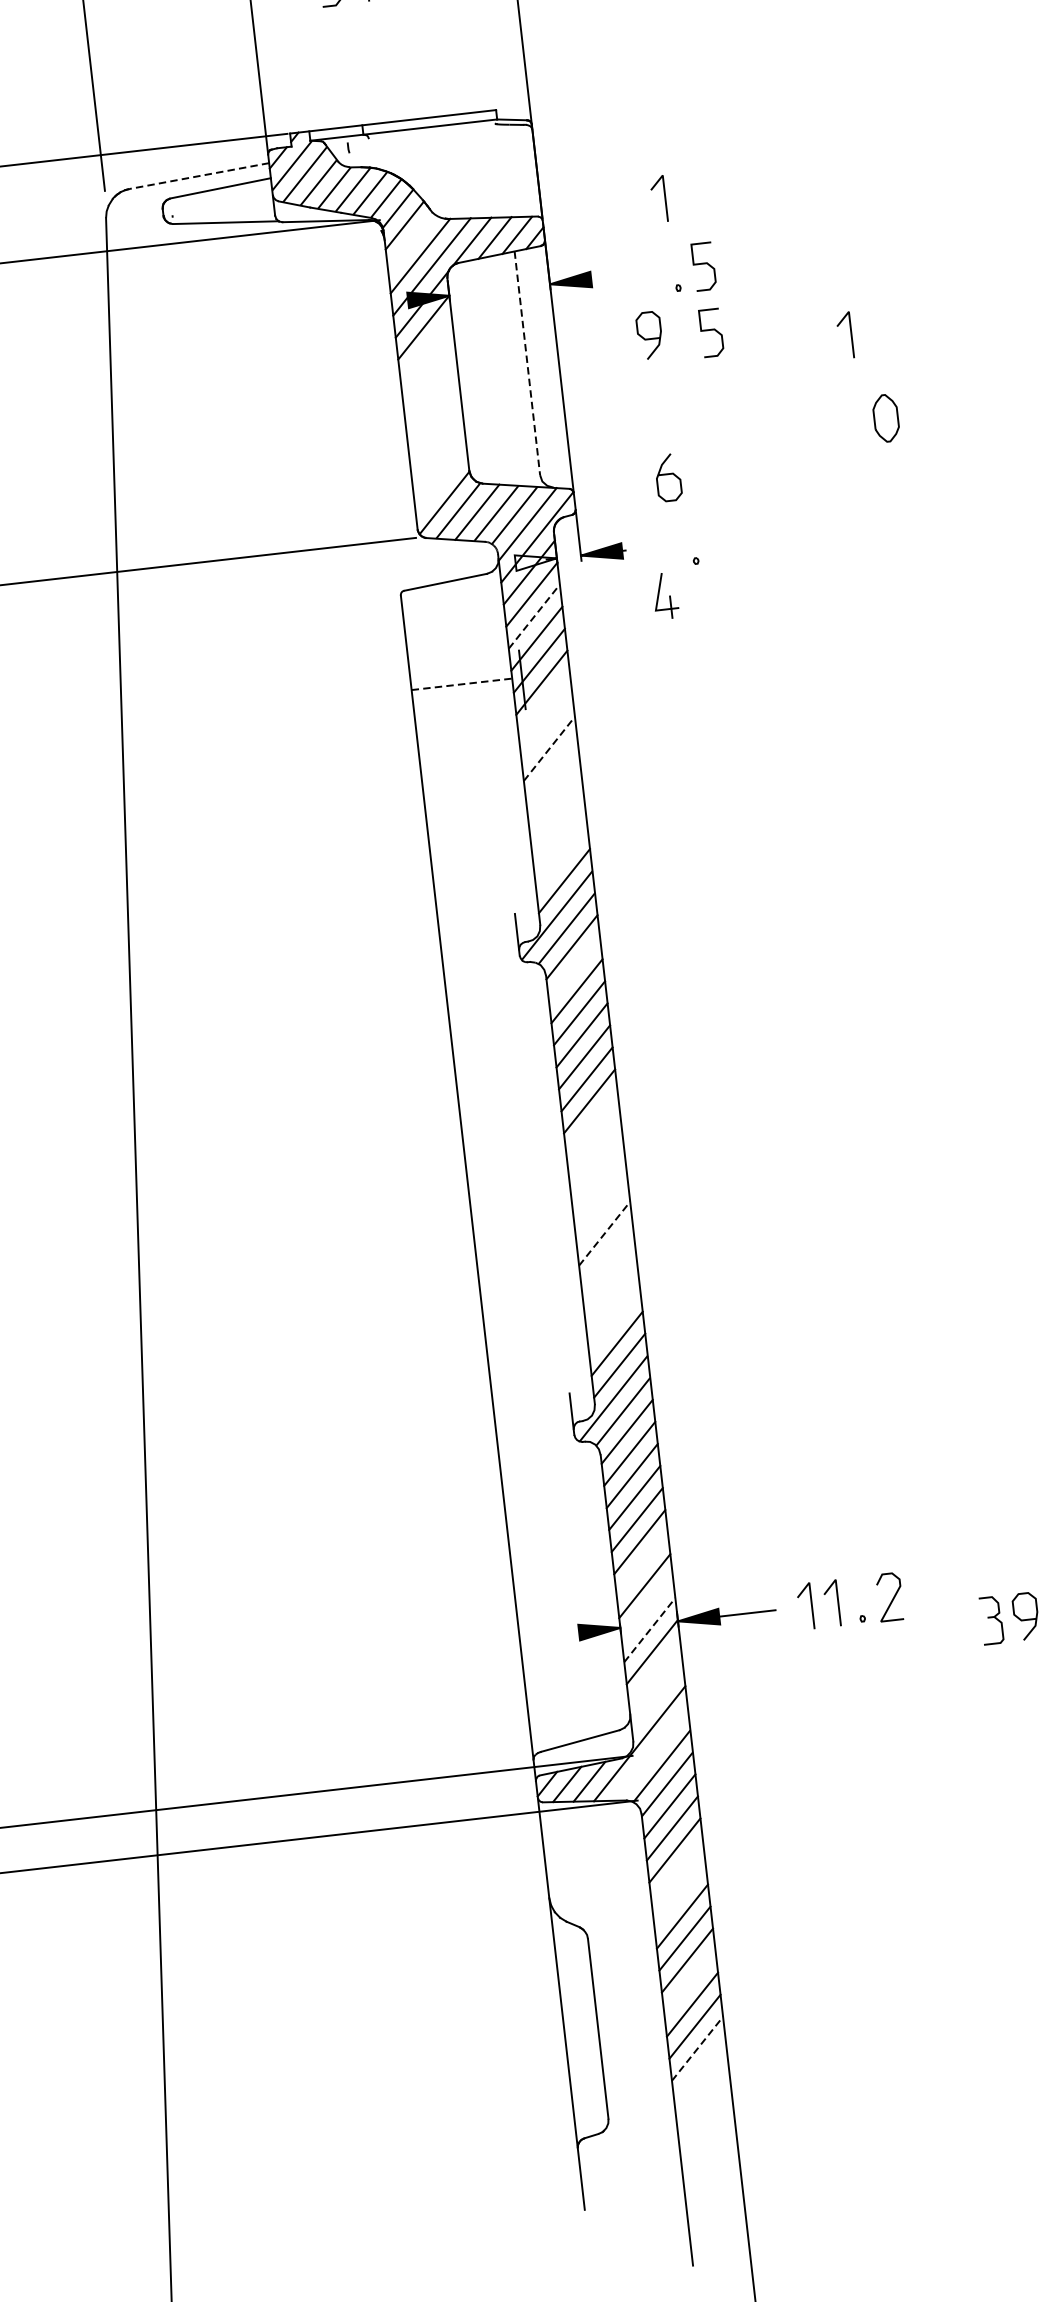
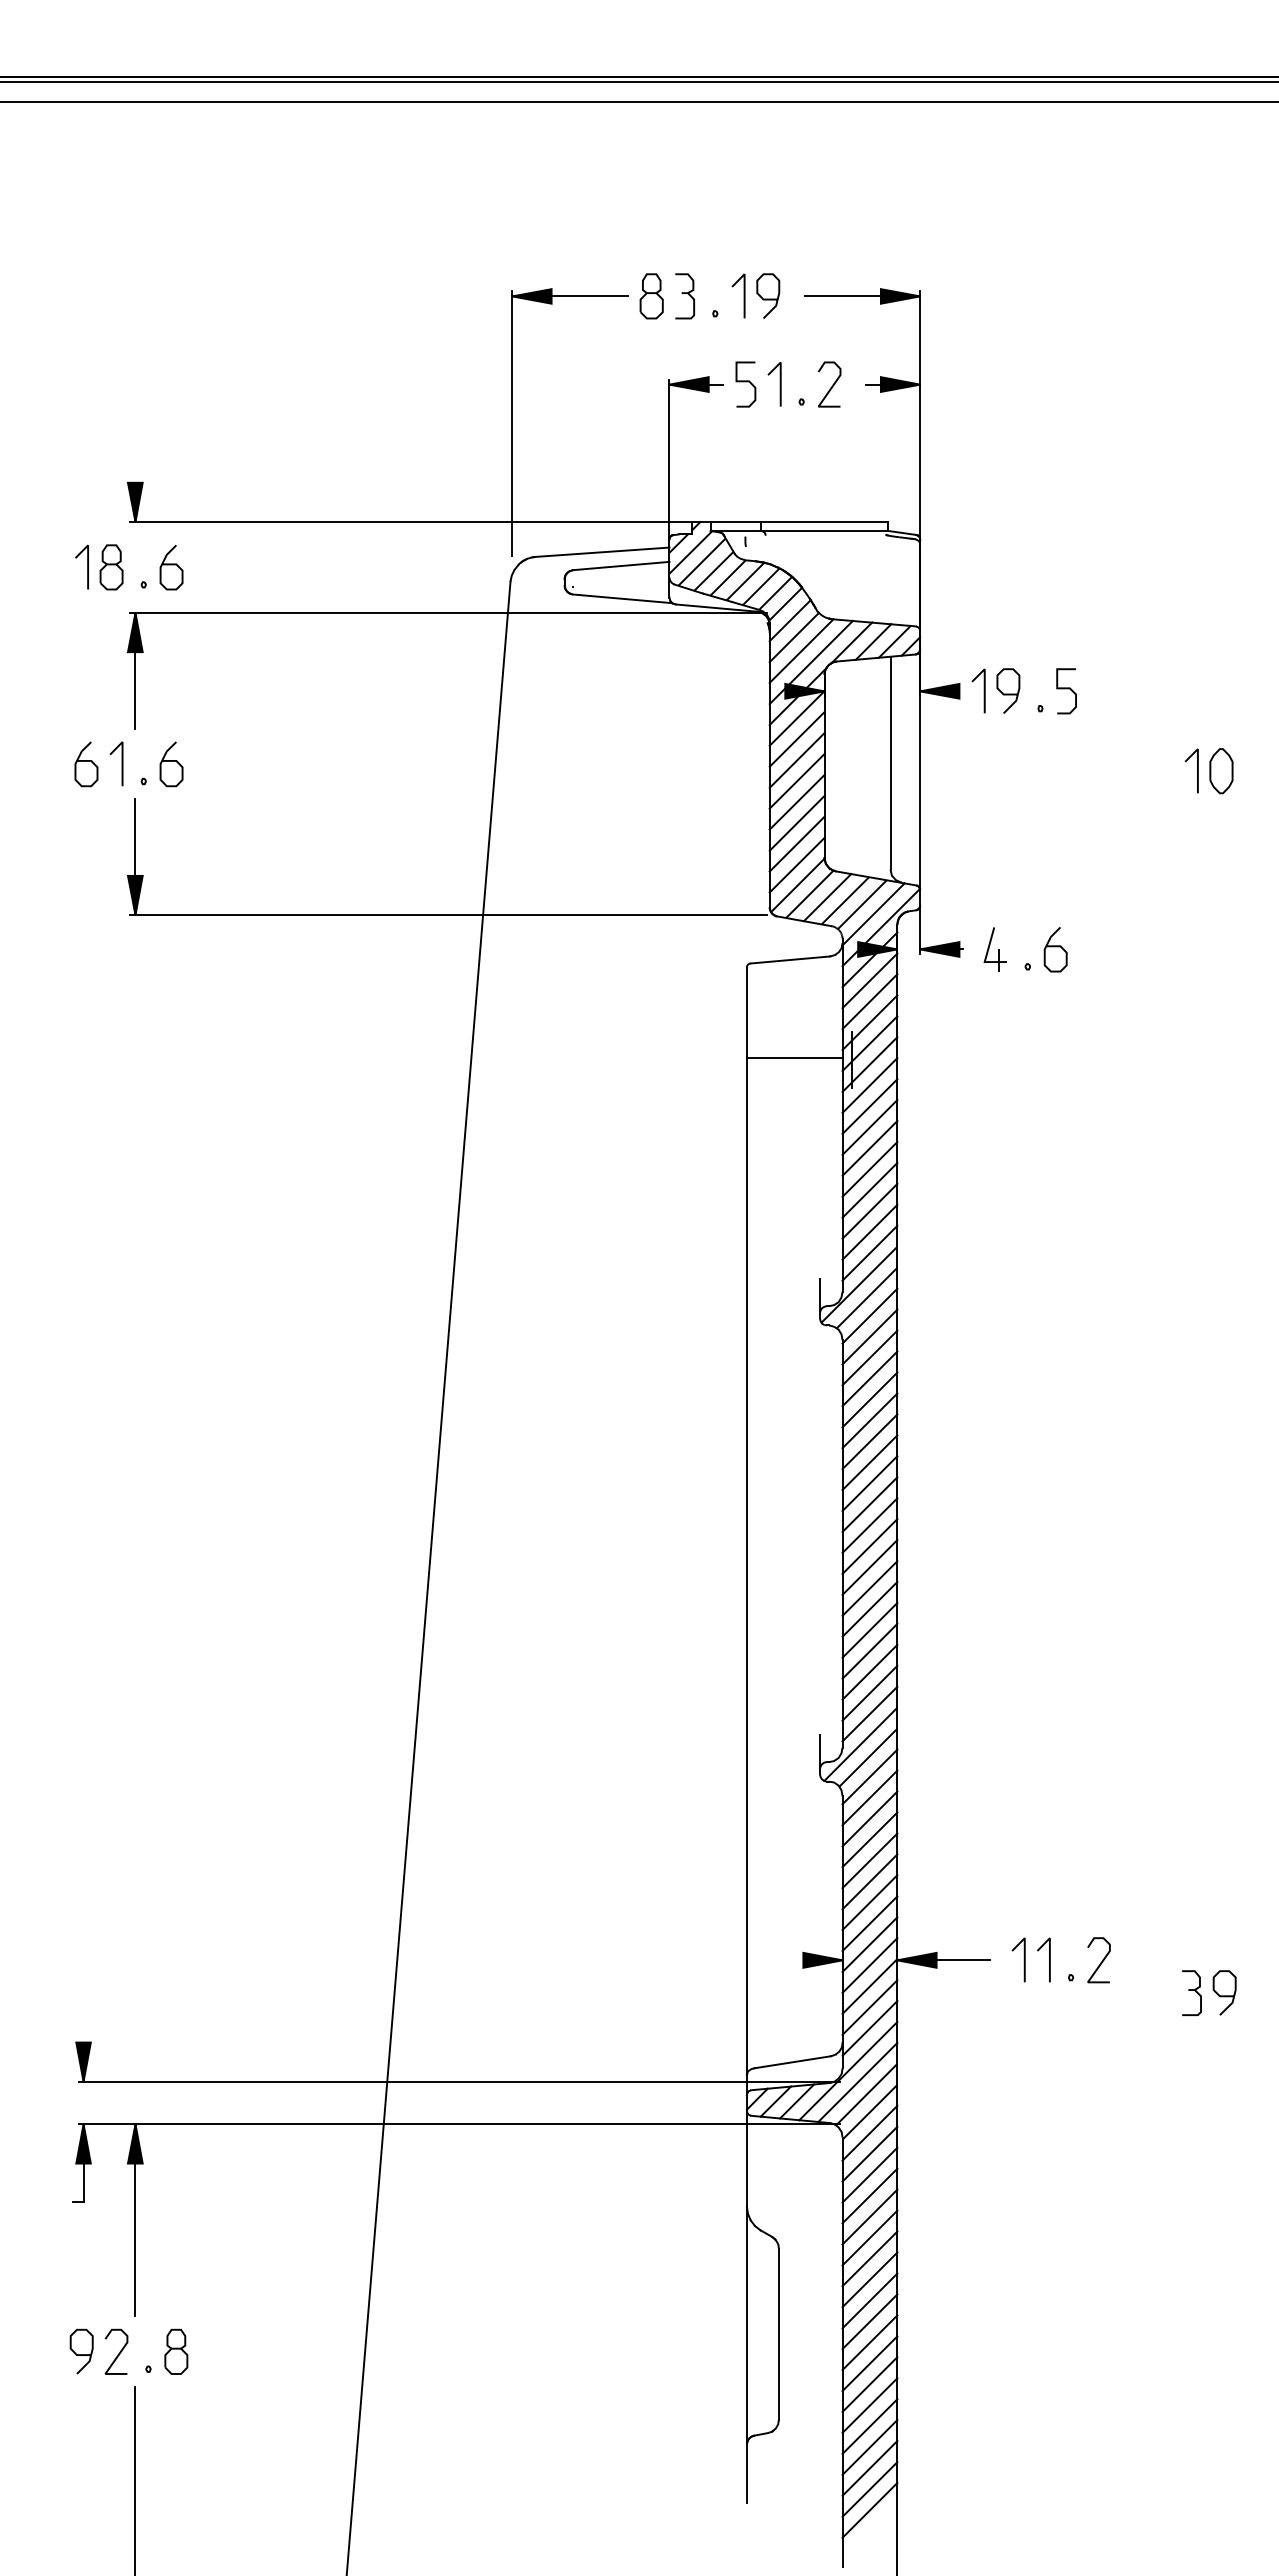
line: (199, 176) -> (602, 552), dashed -> solid
line: (664, 197) -> (983, 690), moved
line: (410, 242) -> (793, 637), added
curve: (711, 331) -> (1066, 752), removed
curve: (650, 338) -> (1008, 693), moved
line: (425, 349) -> (796, 739), added
line: (527, 363) -> (890, 763), dashed -> solid
line: (428, 371) -> (796, 760), added
line: (430, 393) -> (796, 781), added
line: (433, 415) -> (796, 802), added
part: (886, 418) -> (1221, 771), moved
line: (435, 438) -> (796, 823), added
line: (438, 459) -> (796, 843), added
curve: (667, 475) -> (1055, 947), moved
line: (440, 481) -> (796, 864), added
fill: (536, 560) -> (877, 949), added
part: (664, 596) -> (994, 949), moved
line: (533, 616) -> (869, 1001), dashed -> solid
line: (461, 684) -> (794, 1057), dashed -> solid
line: (543, 704) -> (869, 1085), added
line: (546, 726) -> (869, 1106), added
line: (548, 748) -> (869, 1127), dashed -> solid
line: (551, 771) -> (869, 1148), added
line: (553, 793) -> (869, 1169), added
line: (556, 814) -> (869, 1189), added
line: (558, 836) -> (869, 1210), added
line: (561, 858) -> (869, 1231), added
line: (573, 968) -> (869, 1336), added
line: (591, 1123) -> (869, 1483), added
line: (594, 1145) -> (869, 1504), added
line: (596, 1167) -> (869, 1525), added
line: (599, 1189) -> (869, 1546), added
line: (601, 1211) -> (869, 1567), added
line: (604, 1233) -> (869, 1588), dashed -> solid
line: (606, 1255) -> (869, 1609), added
line: (609, 1276) -> (869, 1629), added
line: (611, 1298) -> (869, 1650), added
line: (614, 1320) -> (869, 1671), added
line: (641, 1563) -> (869, 1902), added
line: (646, 1608) -> (869, 1944), added
line: (649, 1630) -> (869, 1965), dashed -> solid
line: (654, 1674) -> (869, 2007), added
line: (656, 1696) -> (869, 2028), added
line: (650, 1754) -> (857, 2082), added
line: (676, 1871) -> (869, 2195), added
line: (679, 1894) -> (869, 2216), added
line: (689, 1982) -> (869, 2300), added
line: (697, 2048) -> (869, 2363), dashed -> solid
line: (699, 2070) -> (869, 2384), added
line: (702, 2092) -> (869, 2405), added
line: (704, 2114) -> (869, 2426), added
line: (707, 2136) -> (869, 2447), added
line: (709, 2159) -> (869, 2468), added
line: (712, 2181) -> (869, 2489), added
line: (714, 2202) -> (869, 2509), added

